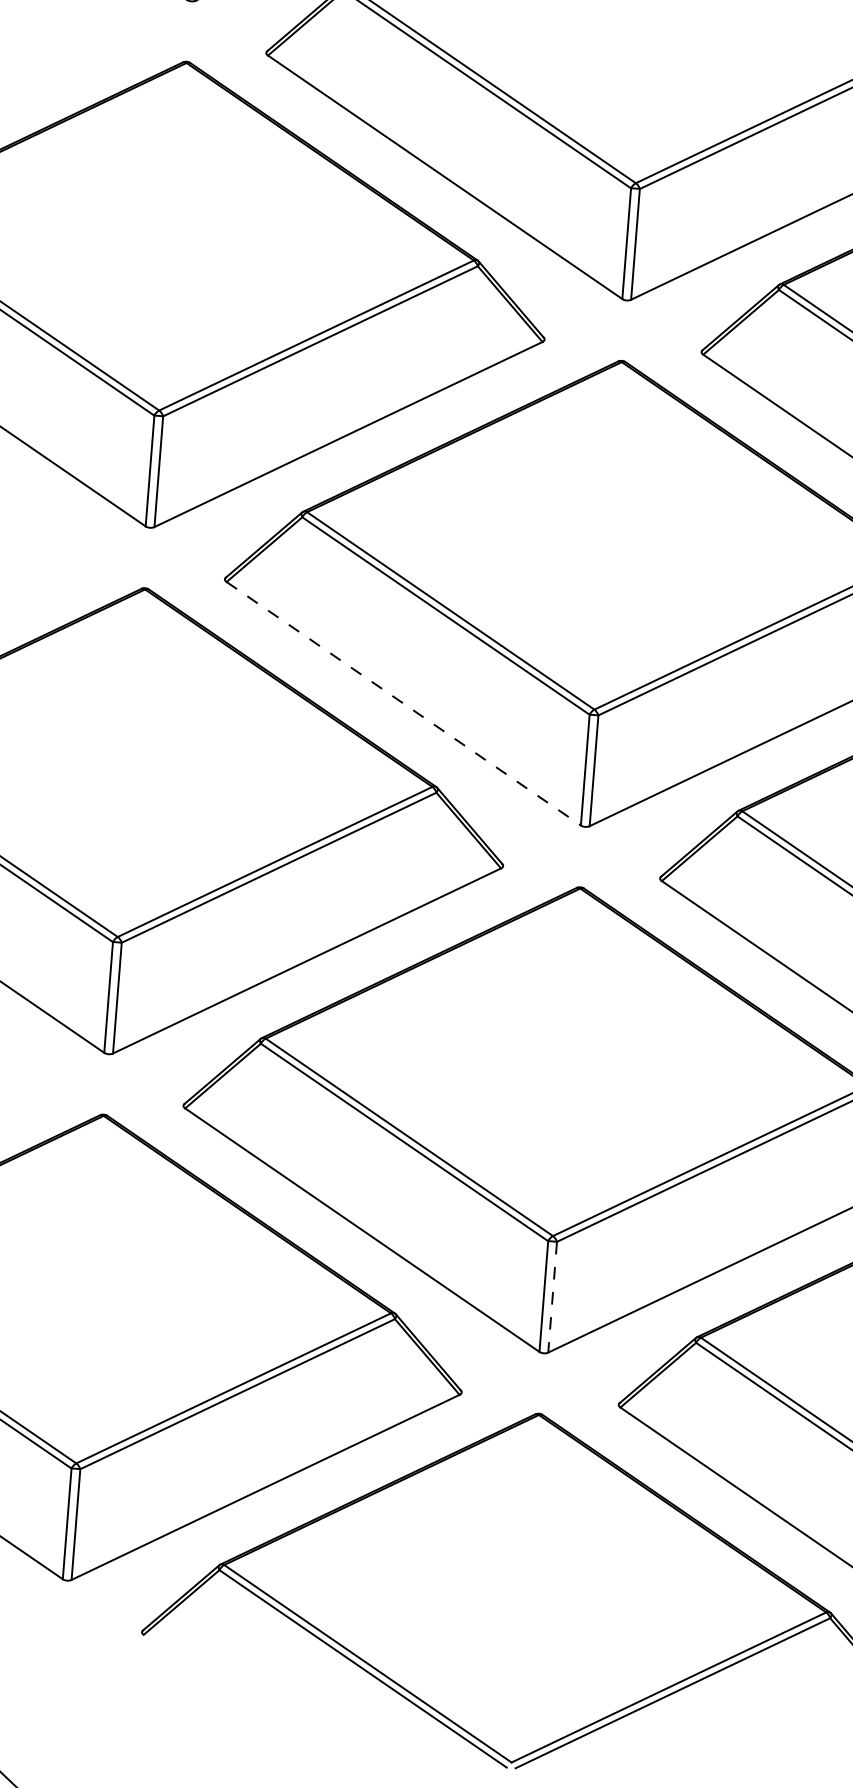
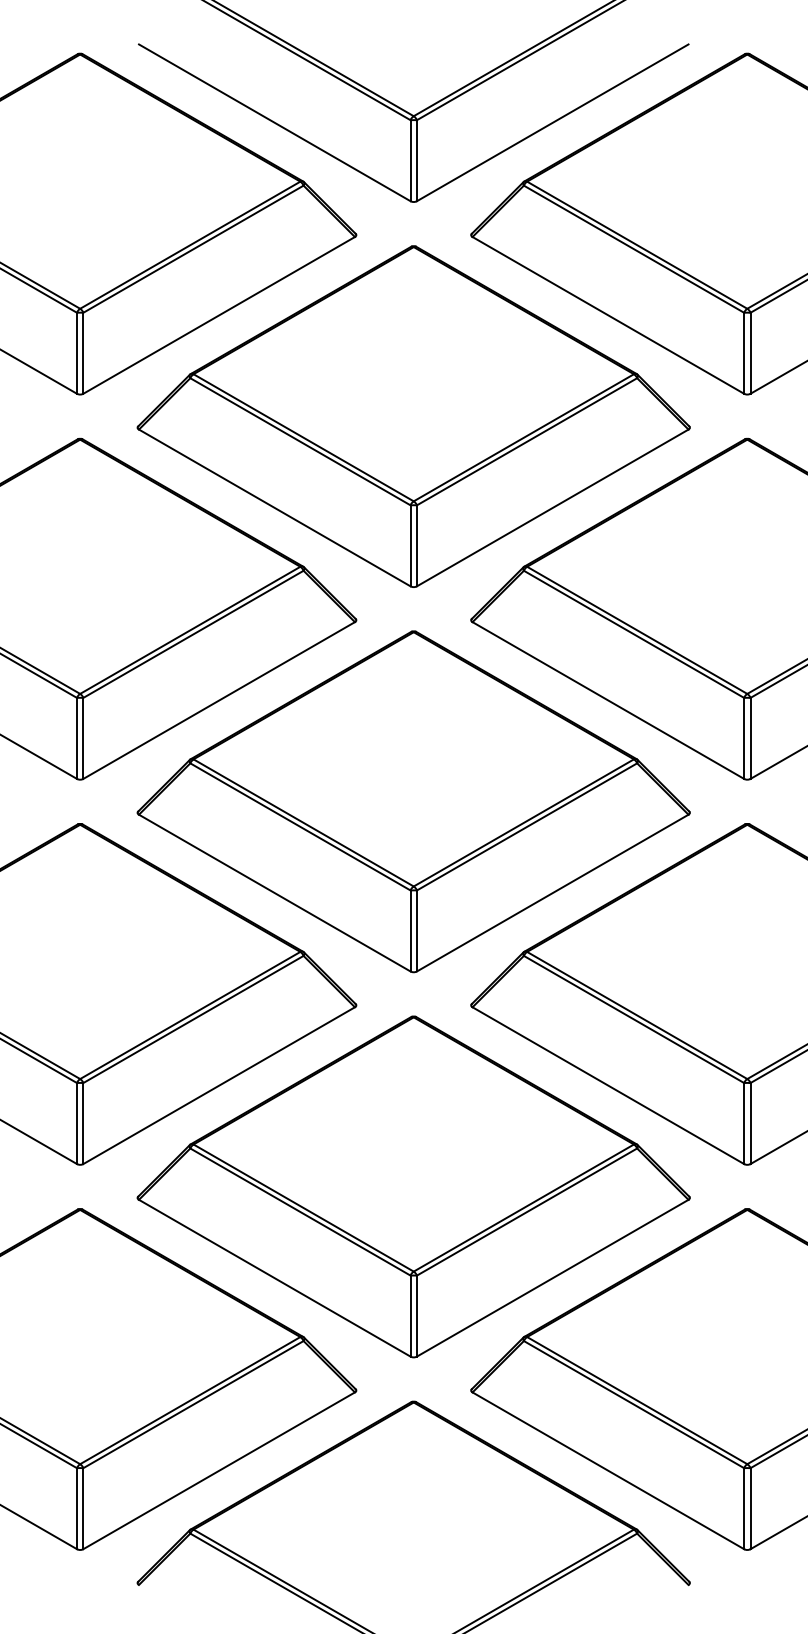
line: (403, 704) -> (274, 893), dashed -> solid
line: (551, 1297) -> (416, 1316), dashed -> solid

